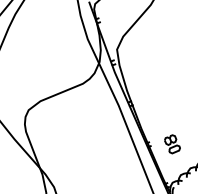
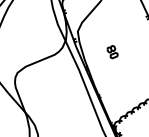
part: (172, 144) -> (112, 52), moved

